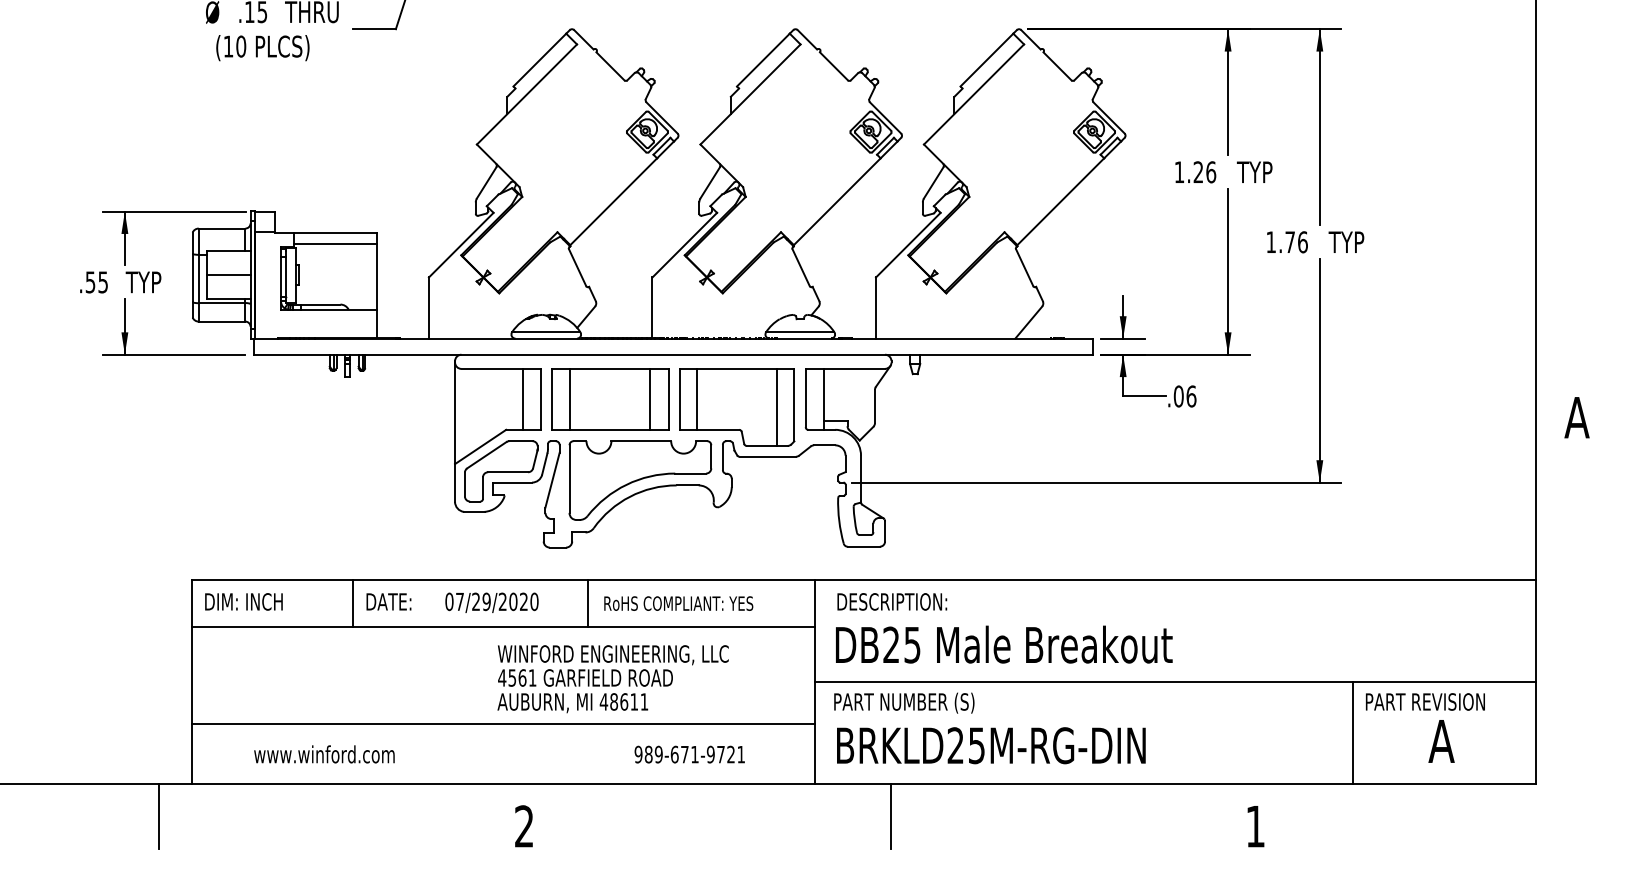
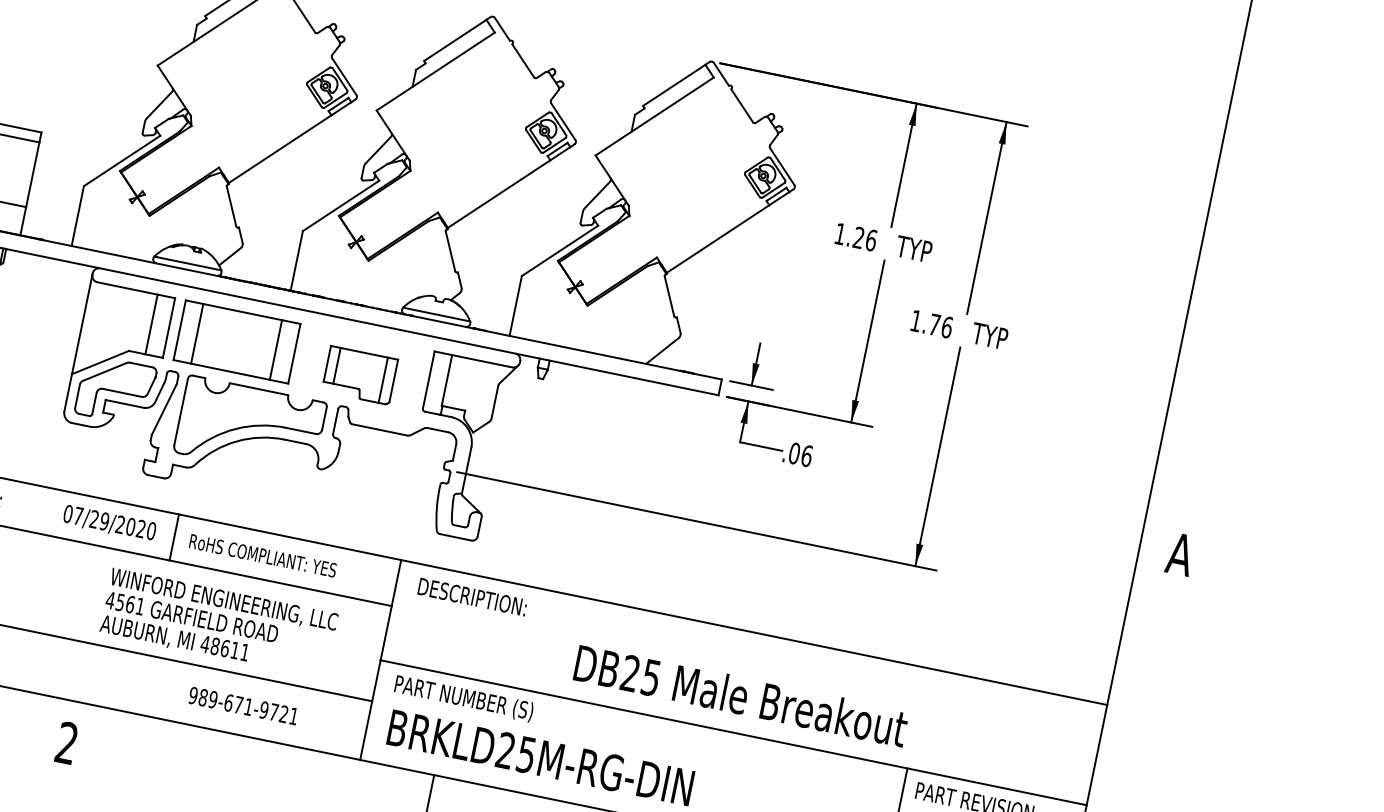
part: (737, 407) -> (360, 375), size x0.6
text: (491, 602) -> (109, 523), moved
text: (1004, 644) -> (741, 695), moved
text: (612, 679) -> (218, 624), moved

